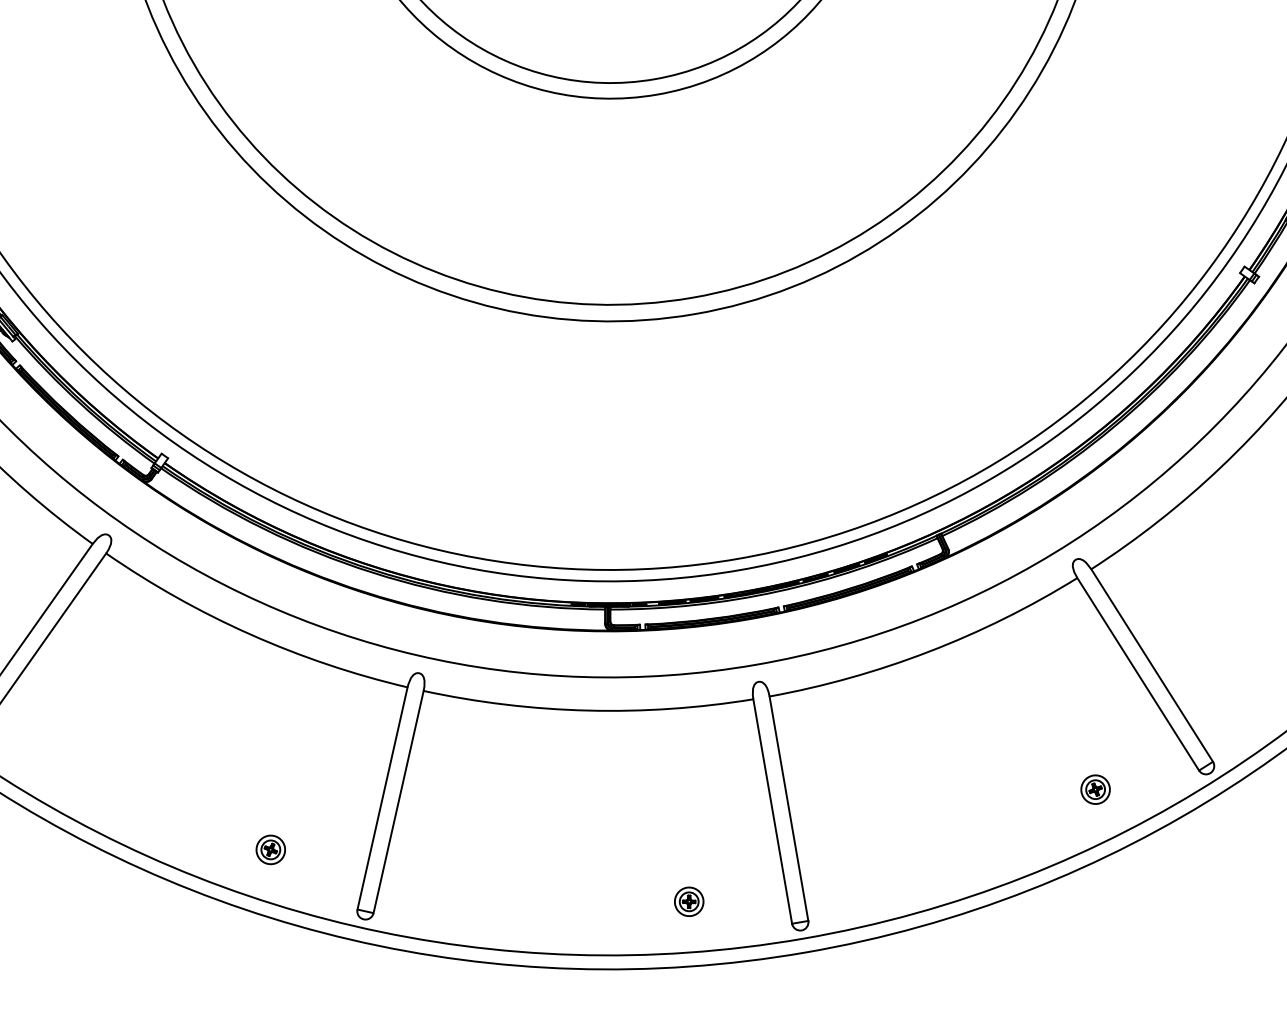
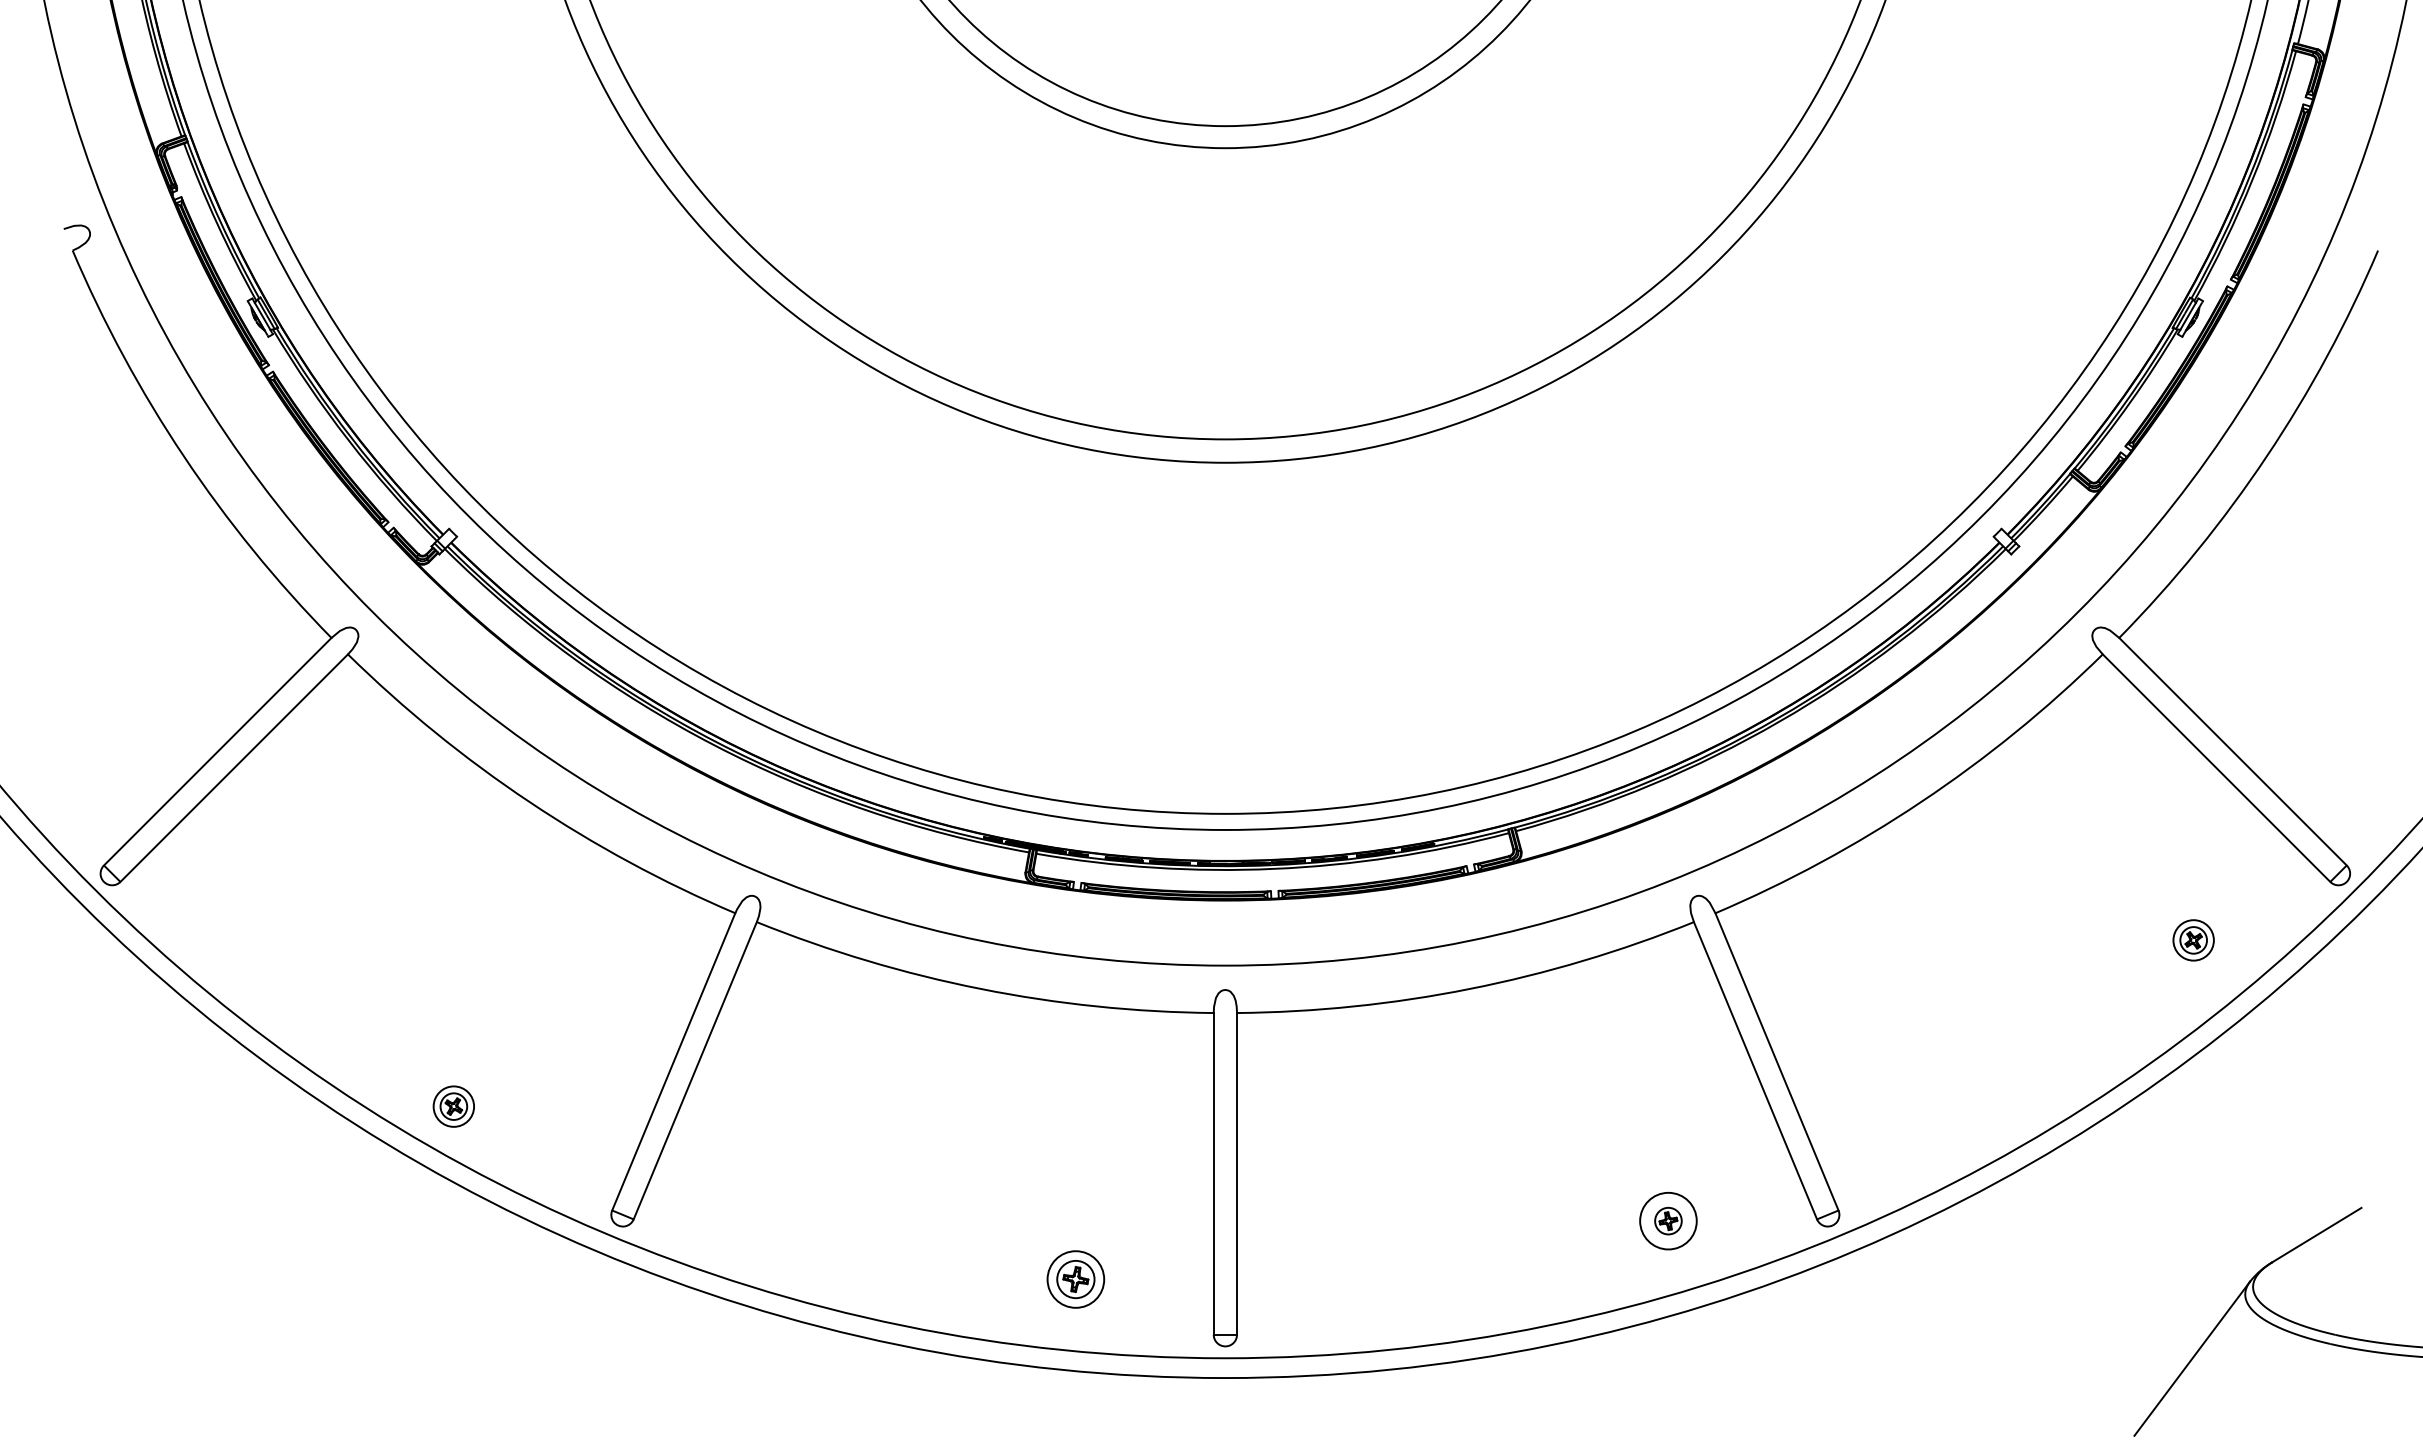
circle: (1095, 789) -> (1668, 1220), size x1.4
part: (270, 849) -> (453, 1106), moved
part: (689, 901) -> (1075, 1279), size x1.4

